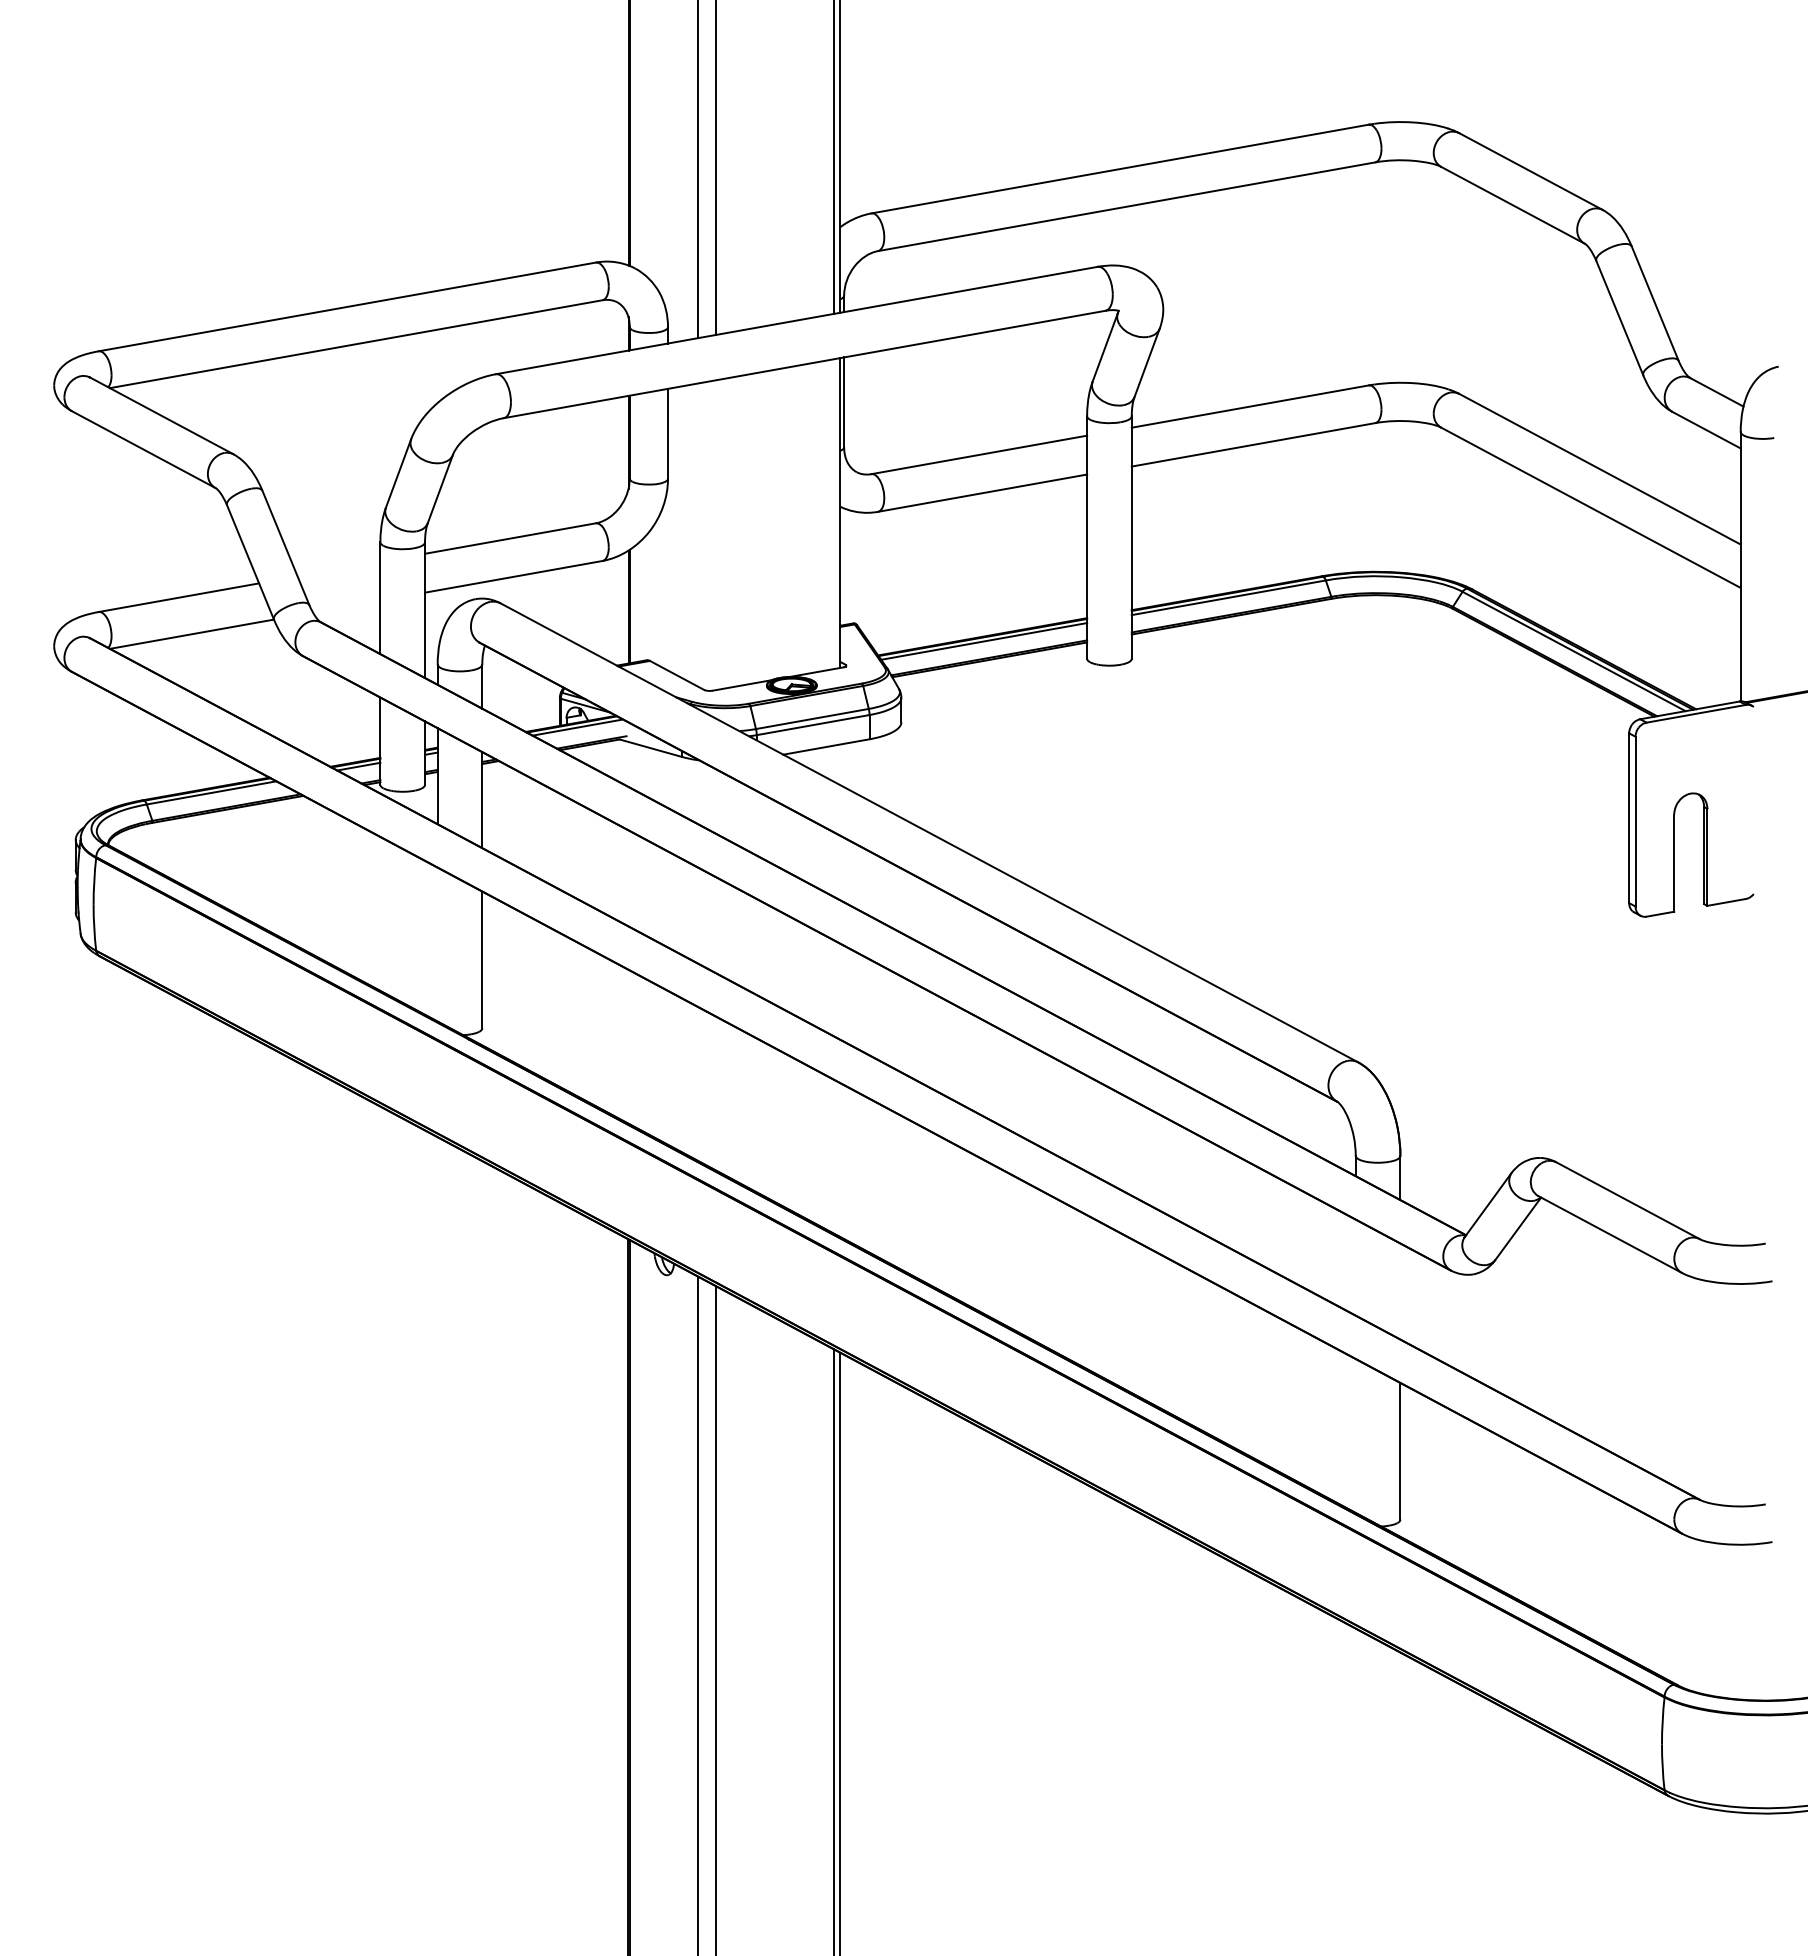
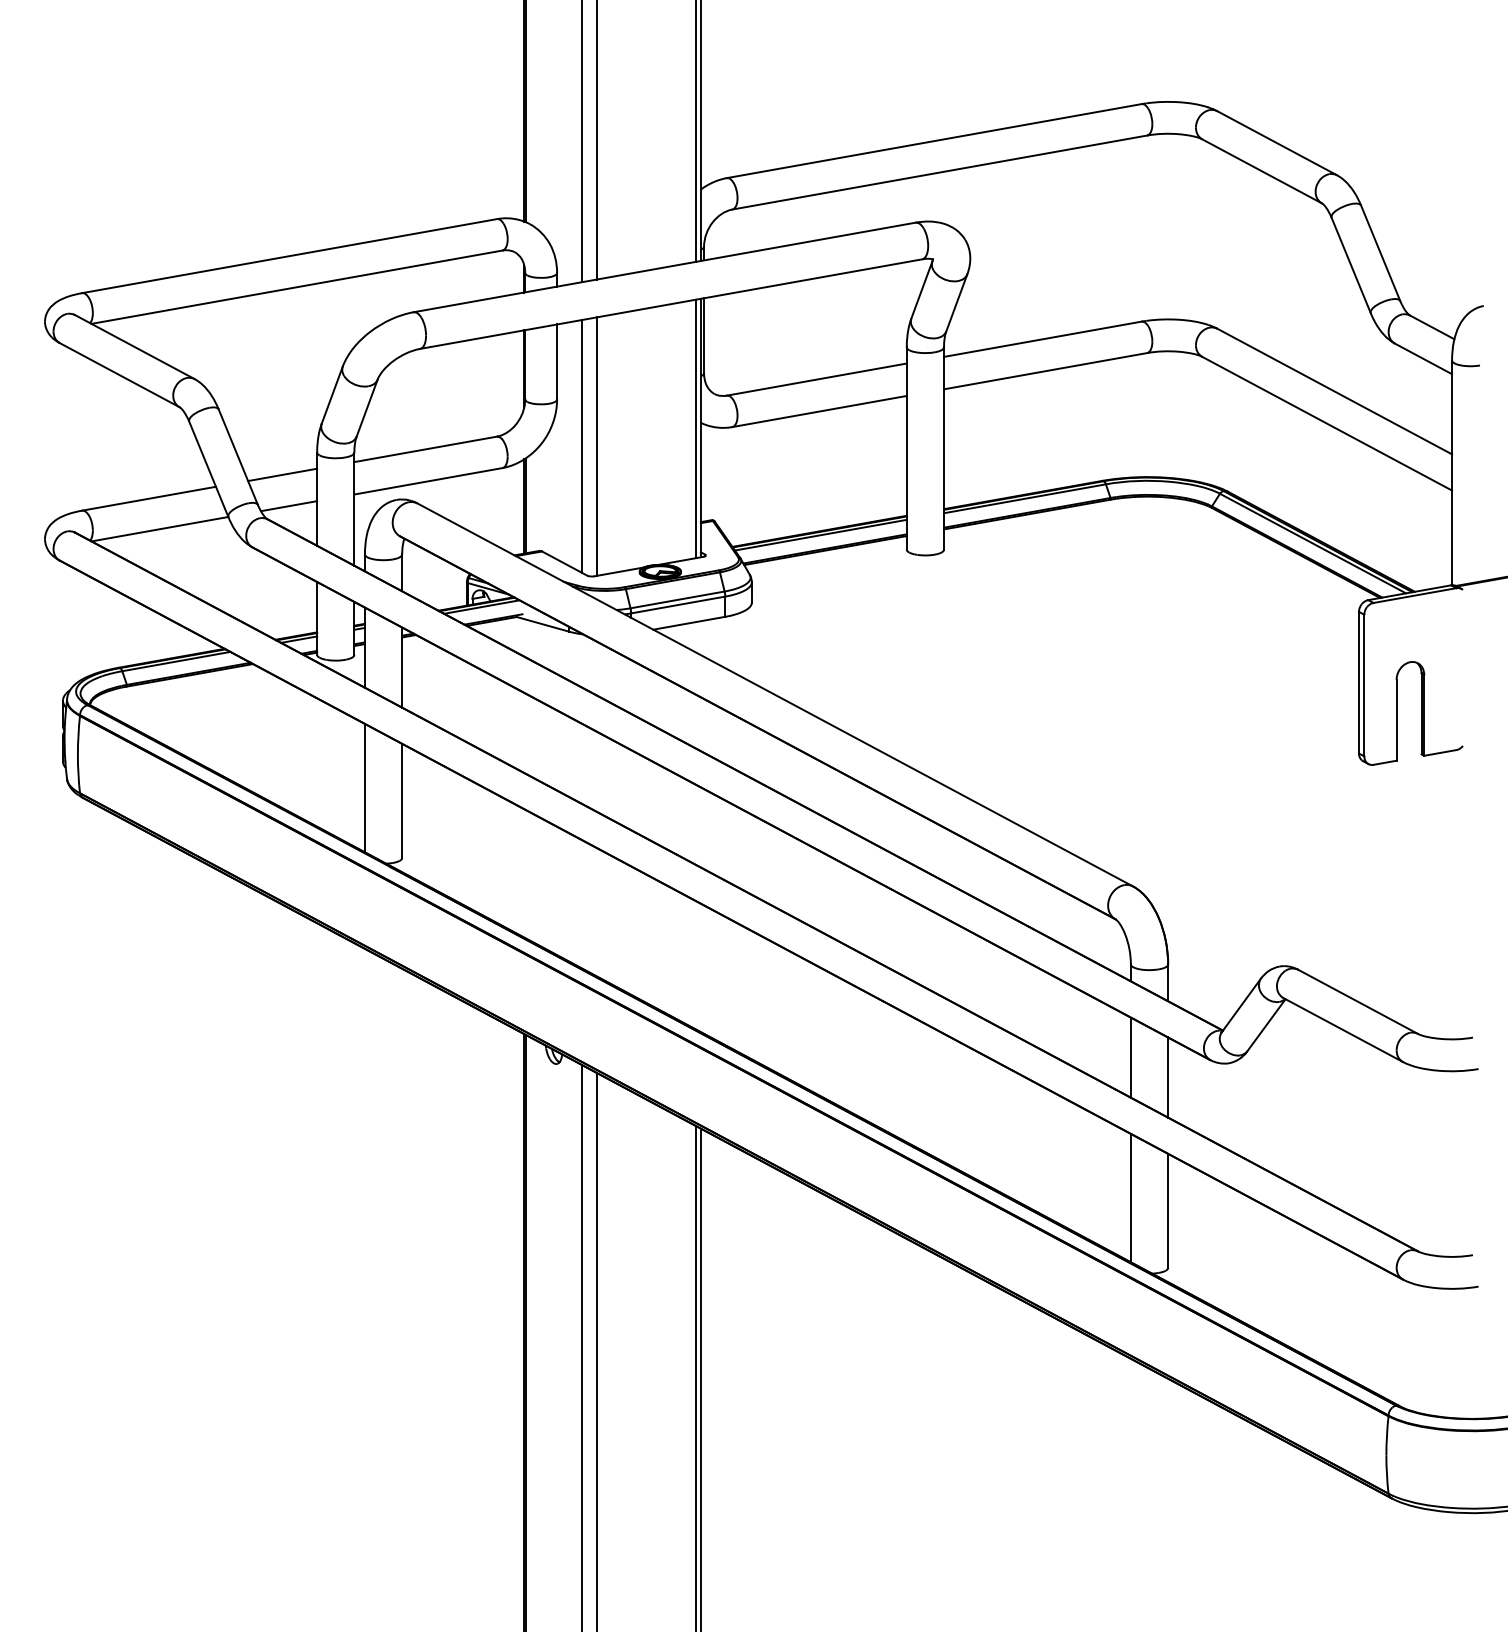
line: (833, 514) -> (695, 429), added
line: (698, 534) -> (582, 445), added
line: (715, 535) -> (596, 446), added
line: (338, 568) -> (282, 474), added
line: (346, 606) -> (288, 506), added
line: (437, 944) -> (364, 788), added
line: (1355, 1267) -> (1130, 1057), added
line: (1400, 1291) -> (1168, 1077), added
line: (1355, 1436) -> (1130, 1198), added

